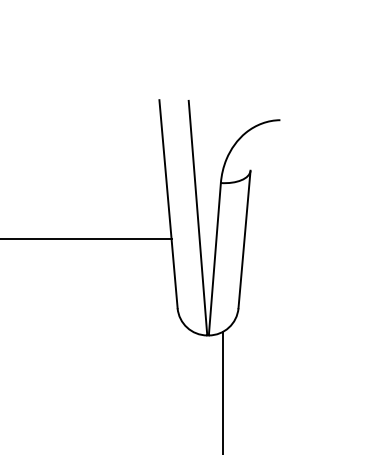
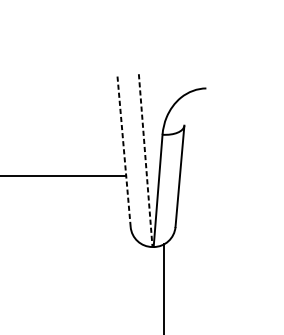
line: (168, 203) -> (123, 149), solid -> dashed
line: (198, 218) -> (146, 160), solid -> dashed

